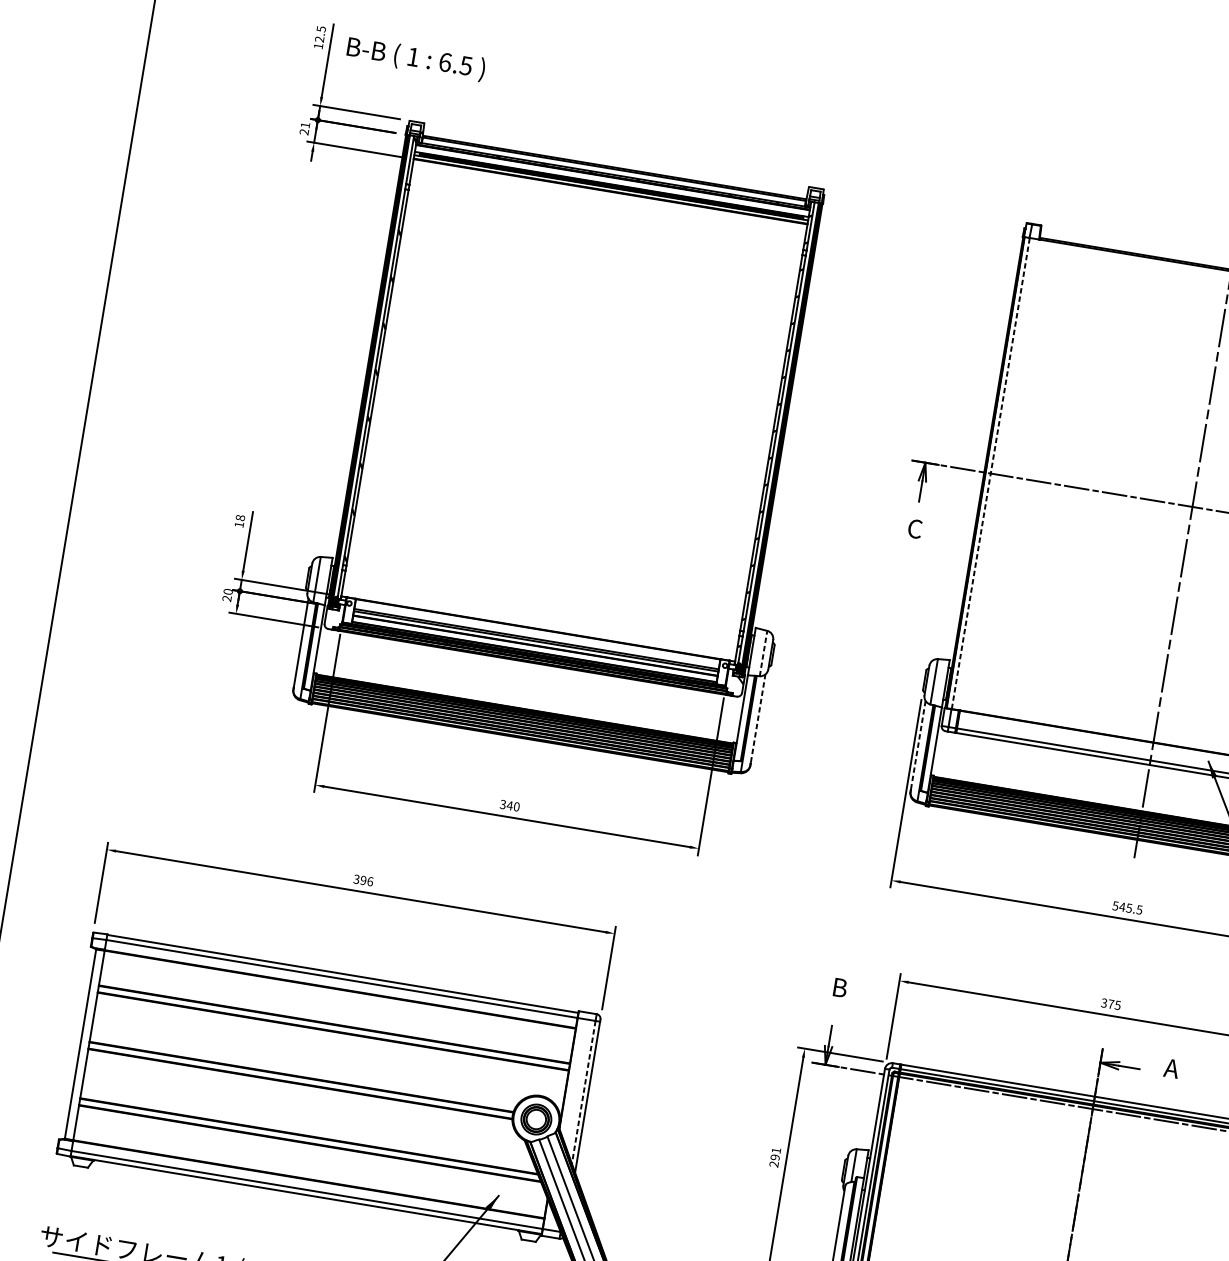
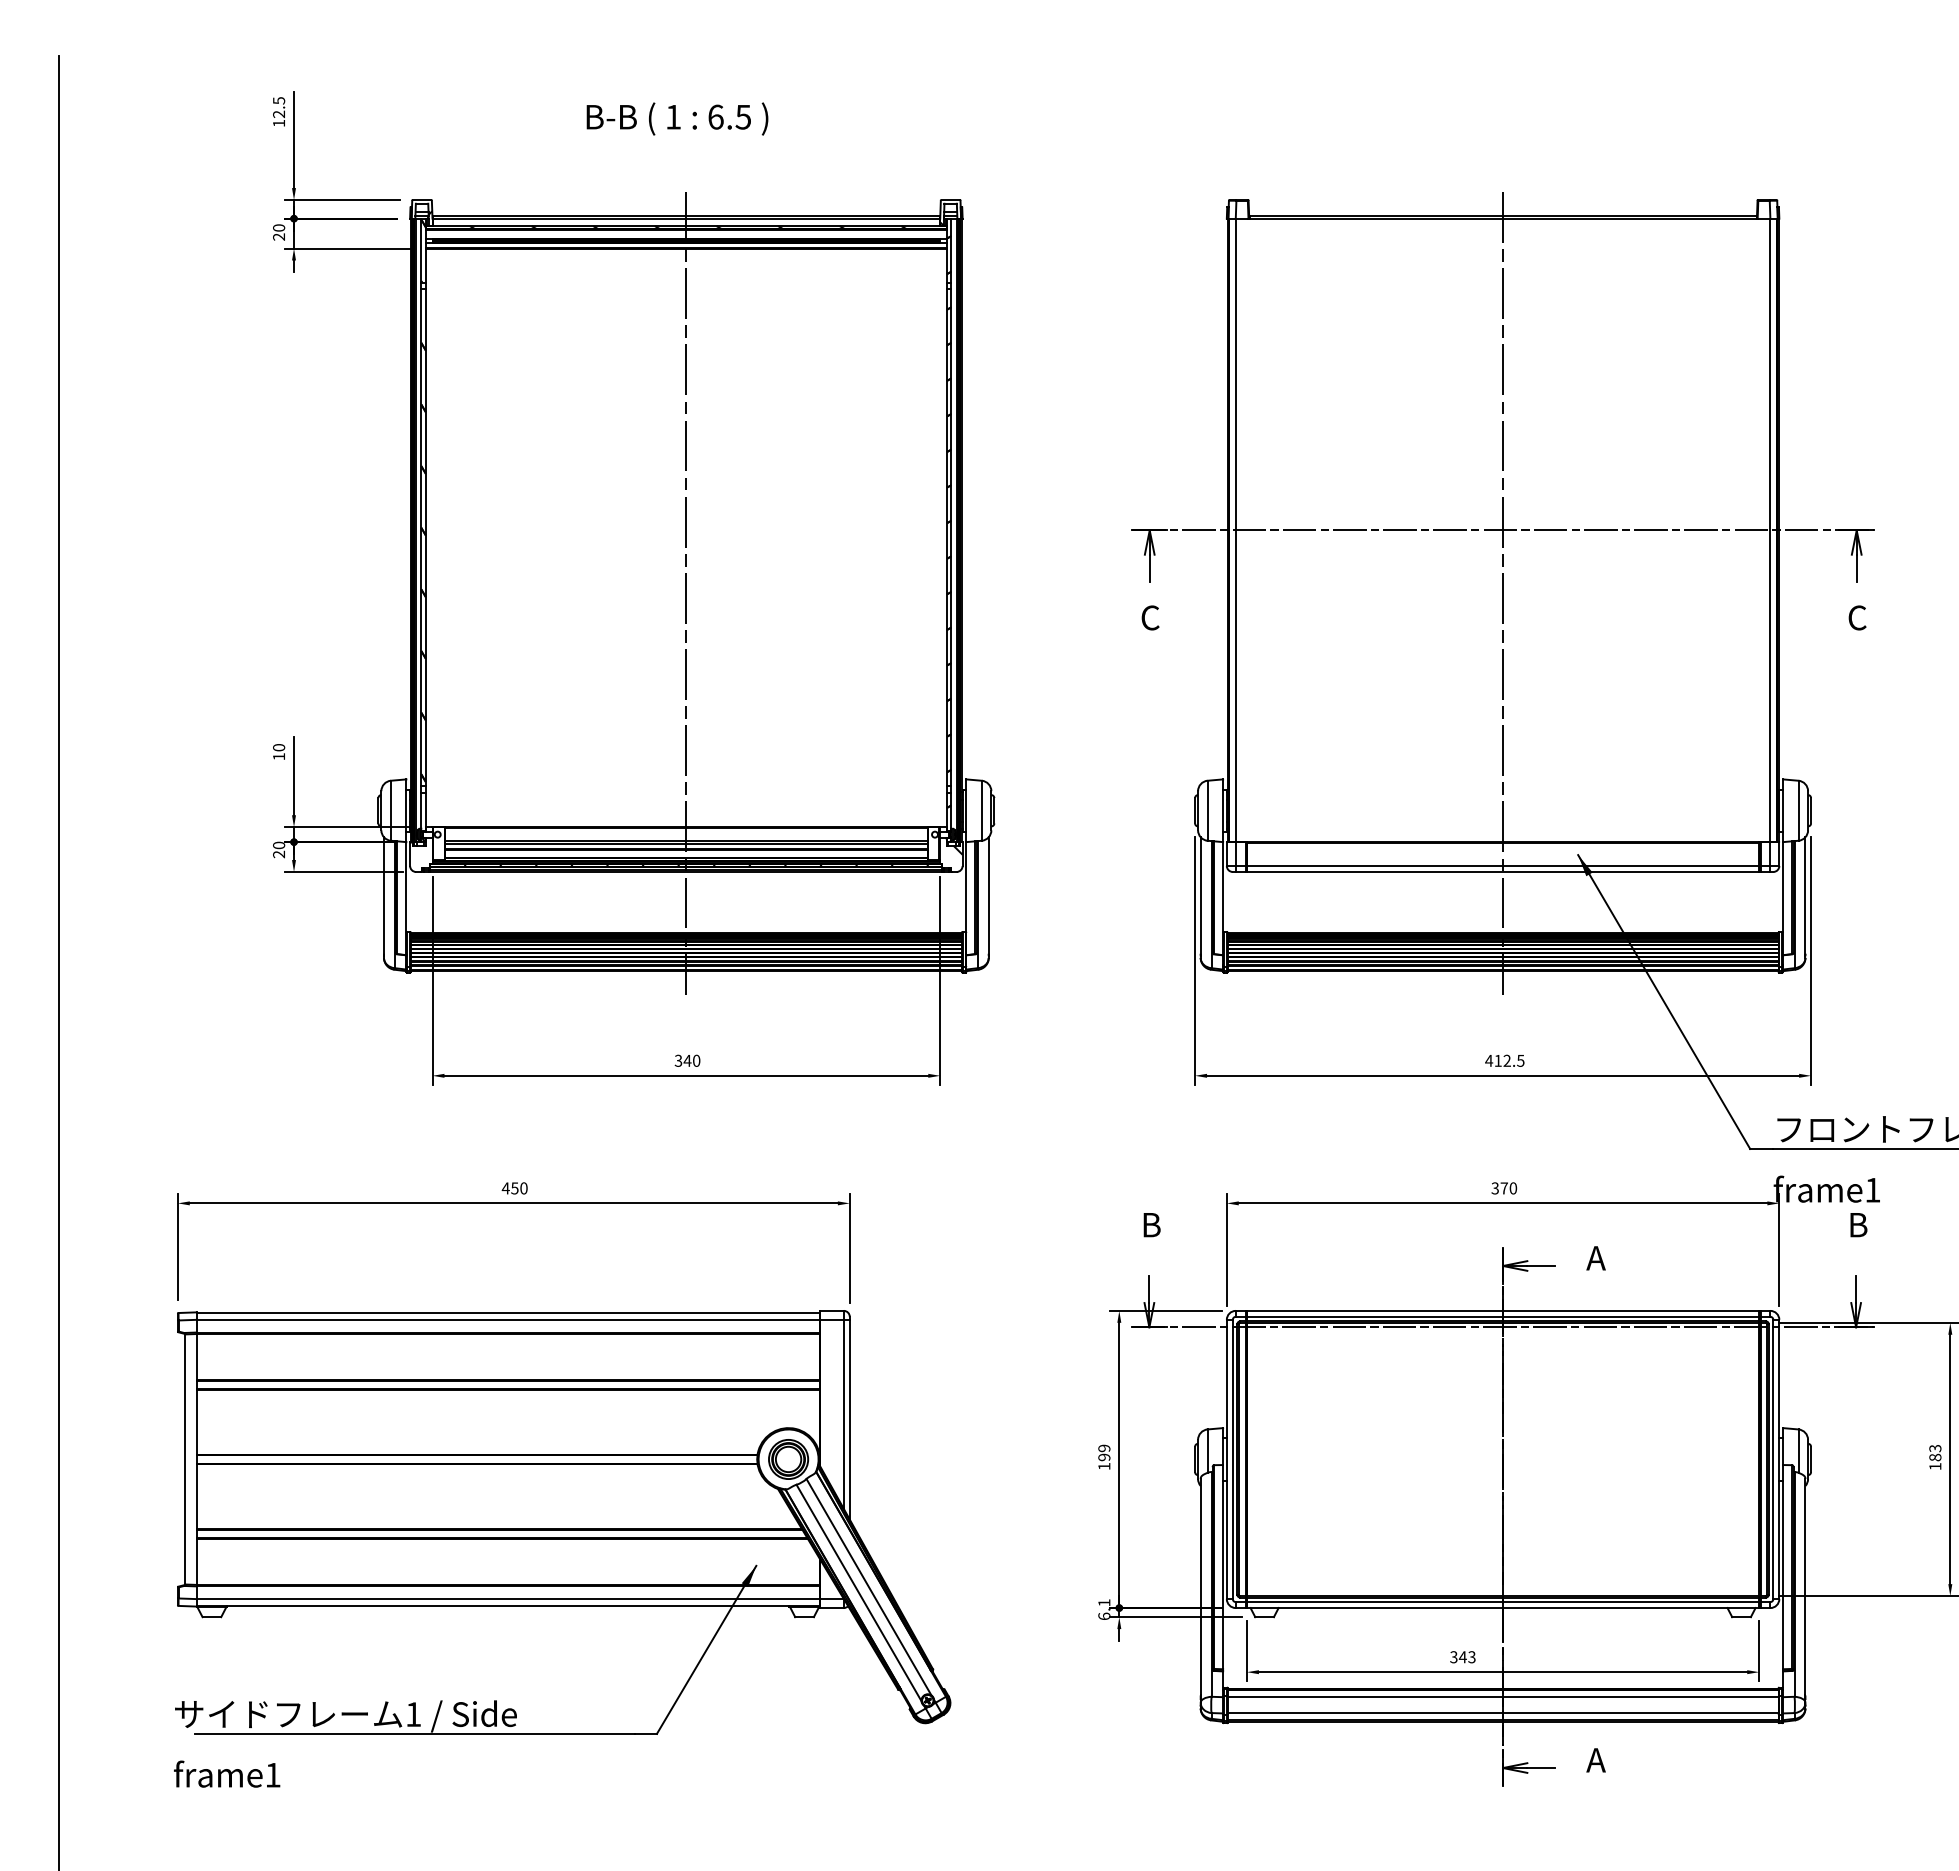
text: (416, 58) -> (677, 118), moved
text: (305, 124) -> (279, 227), 21 -> 20
line: (567, 452) -> (686, 593), added
line: (991, 473) -> (1236, 530), dashed -> solid
text: (240, 517) -> (278, 747), 18 -> 10
line: (763, 653) -> (981, 810), dashed -> solid
line: (758, 717) -> (988, 894), dashed -> solid
line: (918, 744) -> (1200, 895), dashed -> solid
text: (363, 880) -> (514, 1188), 396 -> 450
text: (1121, 906) -> (1497, 1060), 545.5 -> 412.5
text: (1118, 1005) -> (1513, 1188), 375 -> 370
line: (583, 1092) -> (843, 1414), dashed -> solid
text: (775, 1157) -> (1104, 1457), 291 -> 199

